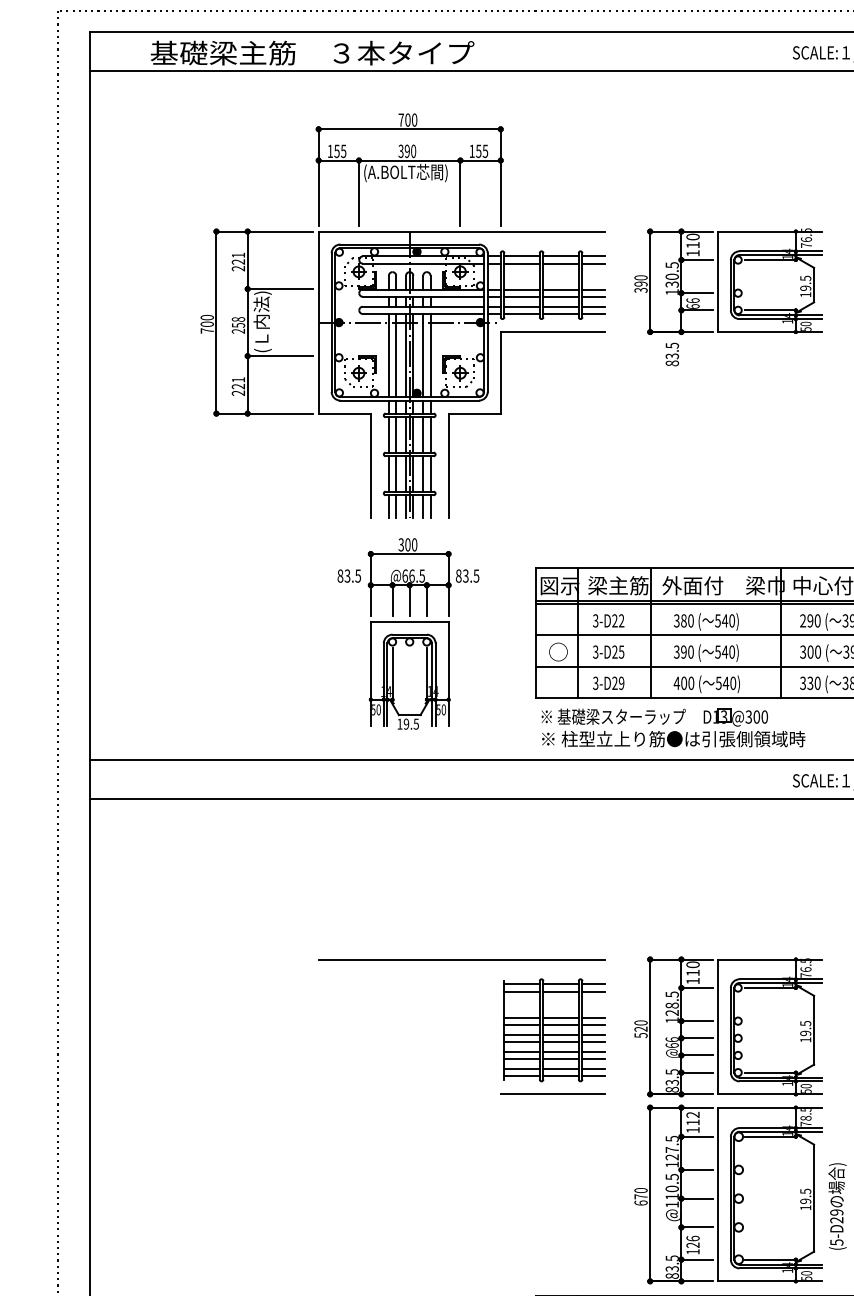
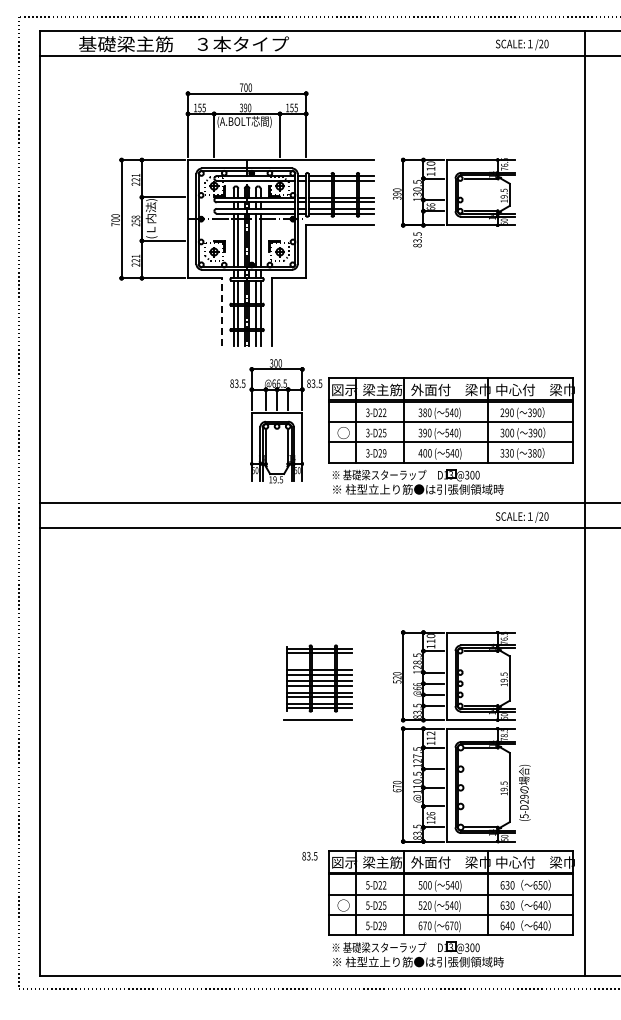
line: (370, 466) -> (221, 312), solid -> dashed
part: (408, 634) -> (276, 421), moved
line: (461, 959) -> (280, 632), removed
part: (552, 1036) -> (317, 682), moved

